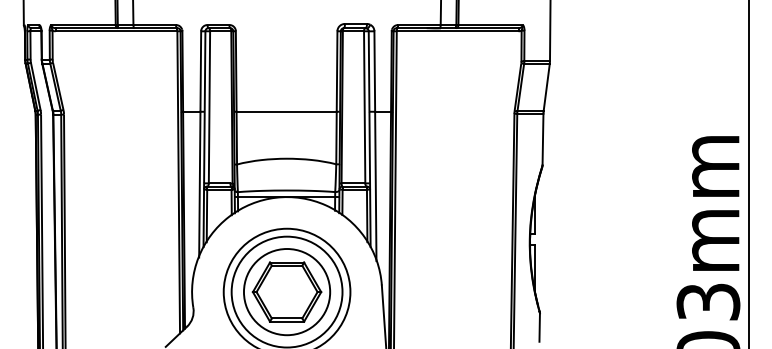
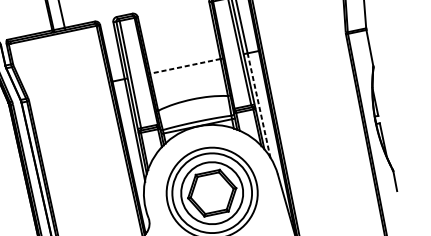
line: (286, 111) -> (185, 66), solid -> dashed
line: (375, 186) -> (258, 105), solid -> dashed

